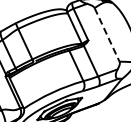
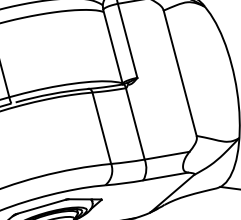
line: (107, 34) -> (181, 72), dashed -> solid

